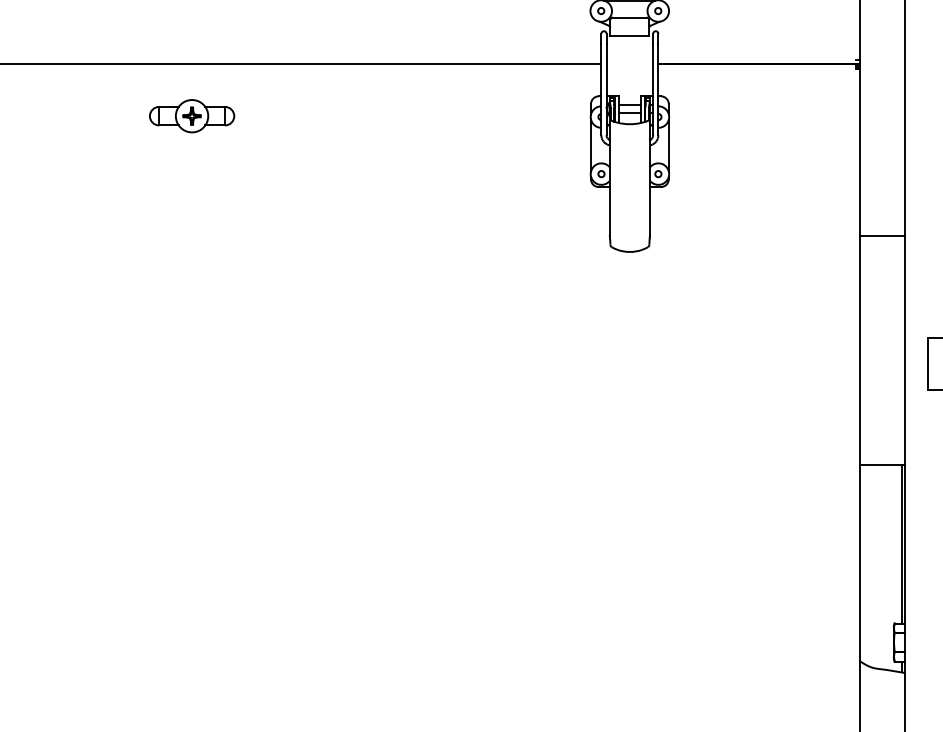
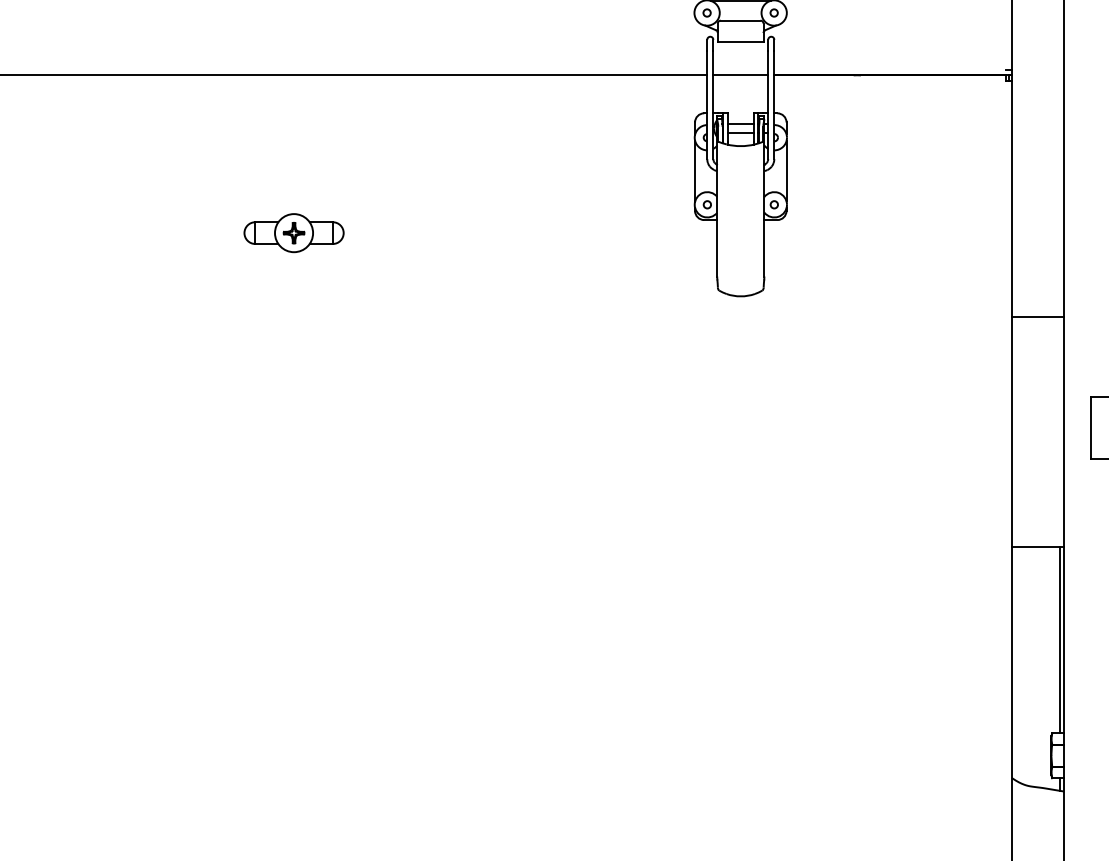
line: (629, 64) -> (740, 75), added
part: (192, 116) -> (294, 233), moved
line: (882, 235) -> (1037, 316), moved

